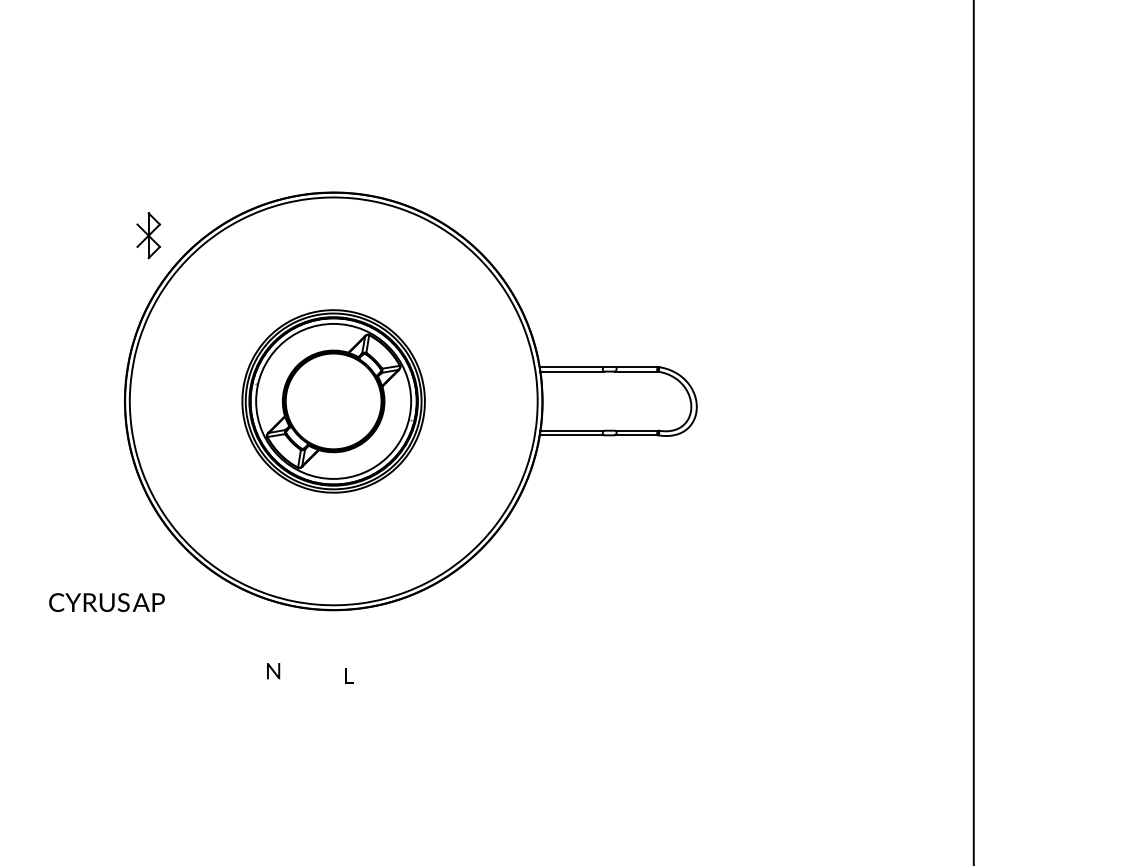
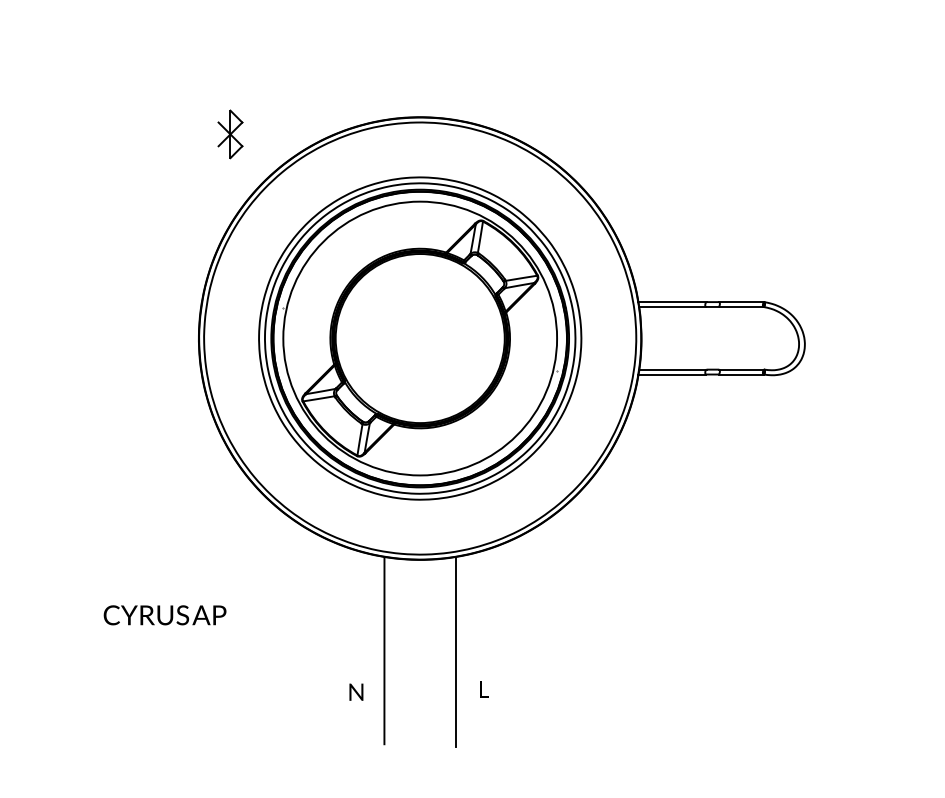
part: (148, 235) -> (230, 134), moved
part: (333, 401) -> (419, 338), size x1.67
text: (106, 602) -> (164, 615), moved
text: (273, 671) -> (356, 692), moved
text: (349, 675) -> (484, 689), moved
line: (300, 696) -> (384, 651), added
line: (367, 696) -> (455, 651), added

